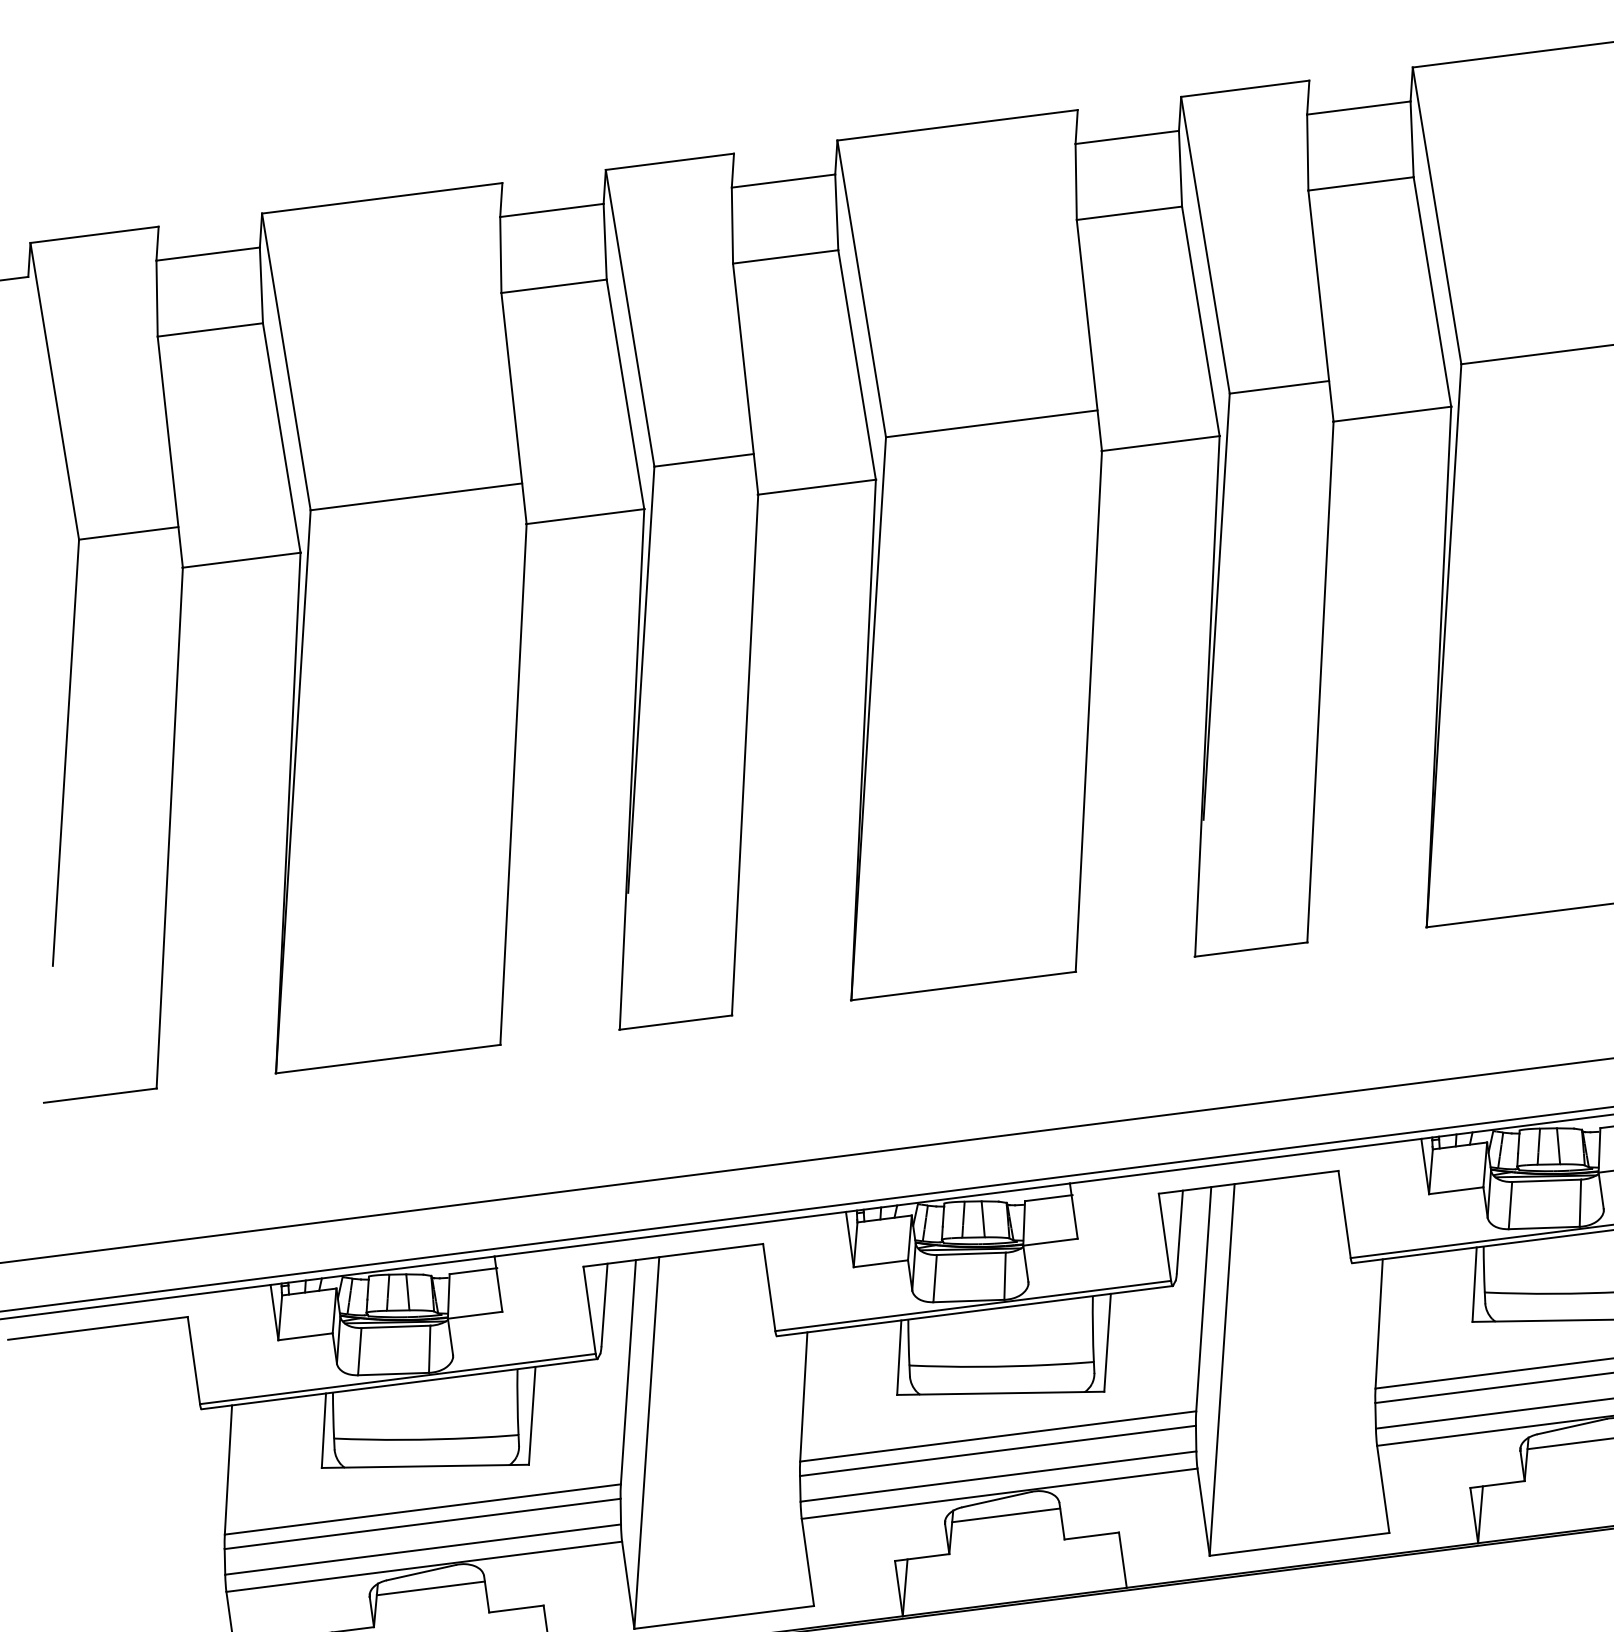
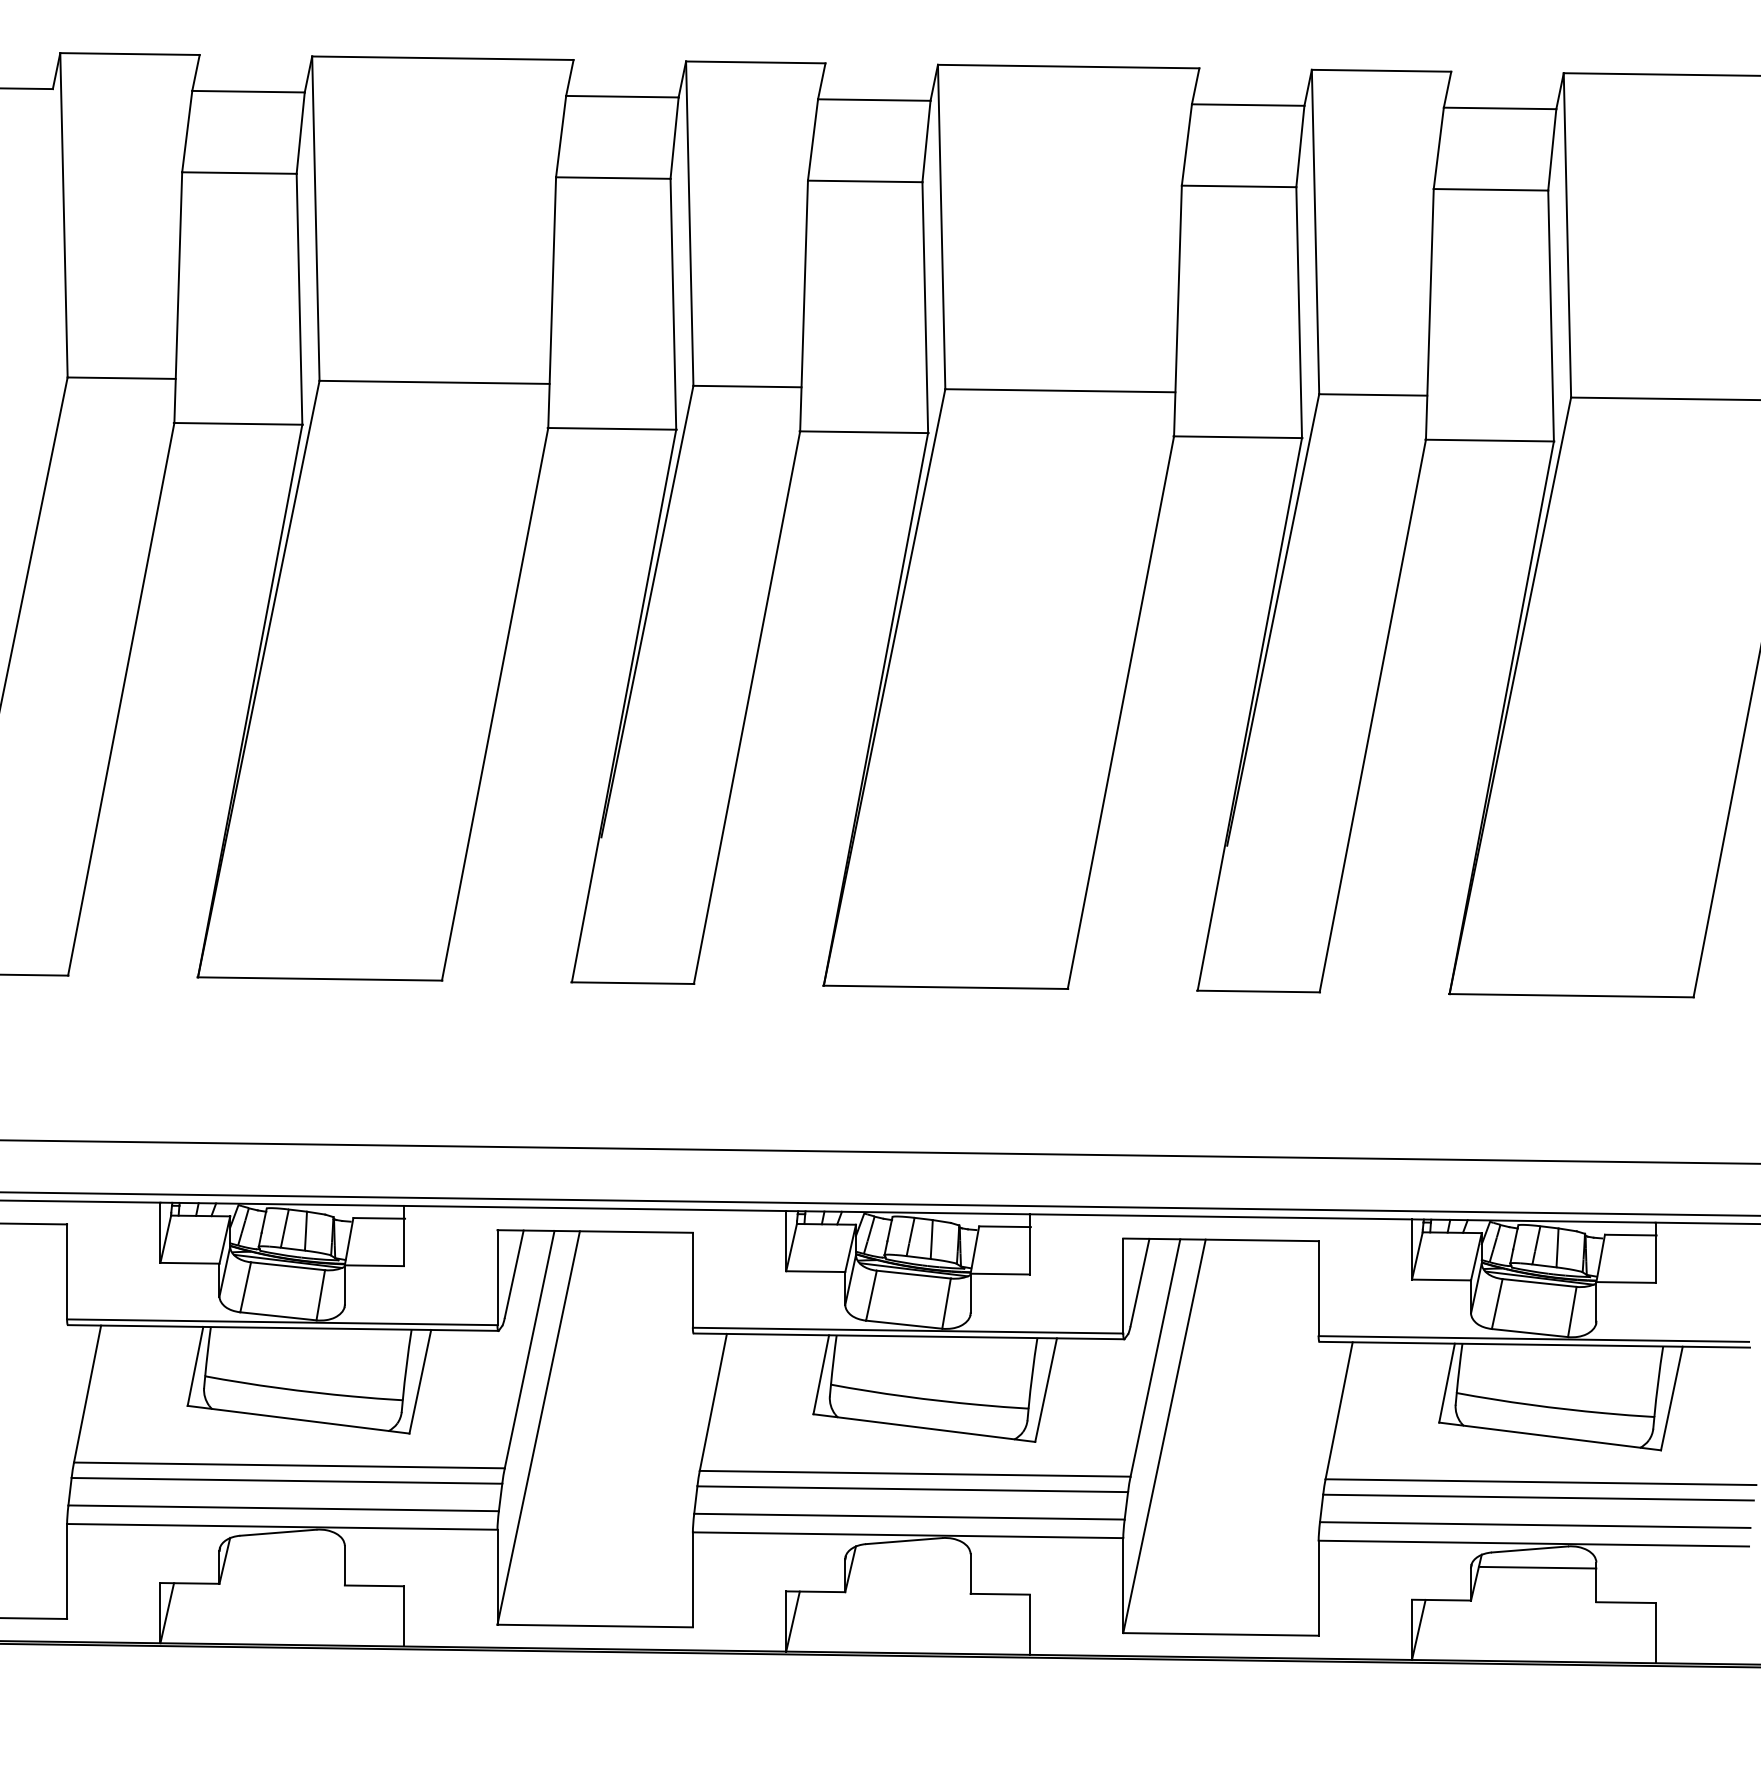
line: (1005, 1515) -> (911, 1559), removed
line: (430, 1588) -> (285, 1550), removed

